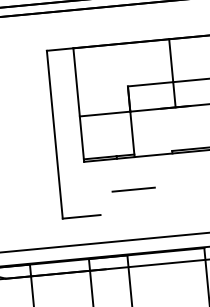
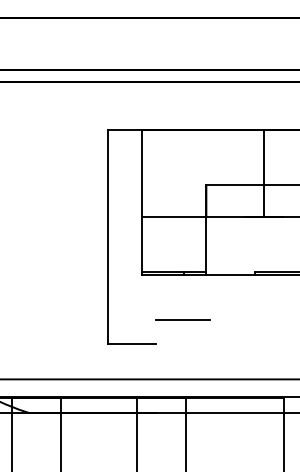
line: (133, 189) -> (182, 319), moved

